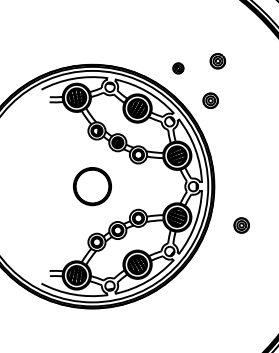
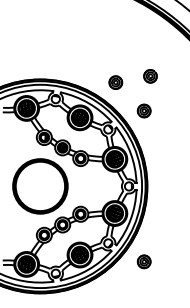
part: (178, 68) -> (115, 82), size x1.43
part: (92, 186) -> (40, 186), size x1.67
part: (241, 225) -> (144, 261), moved

